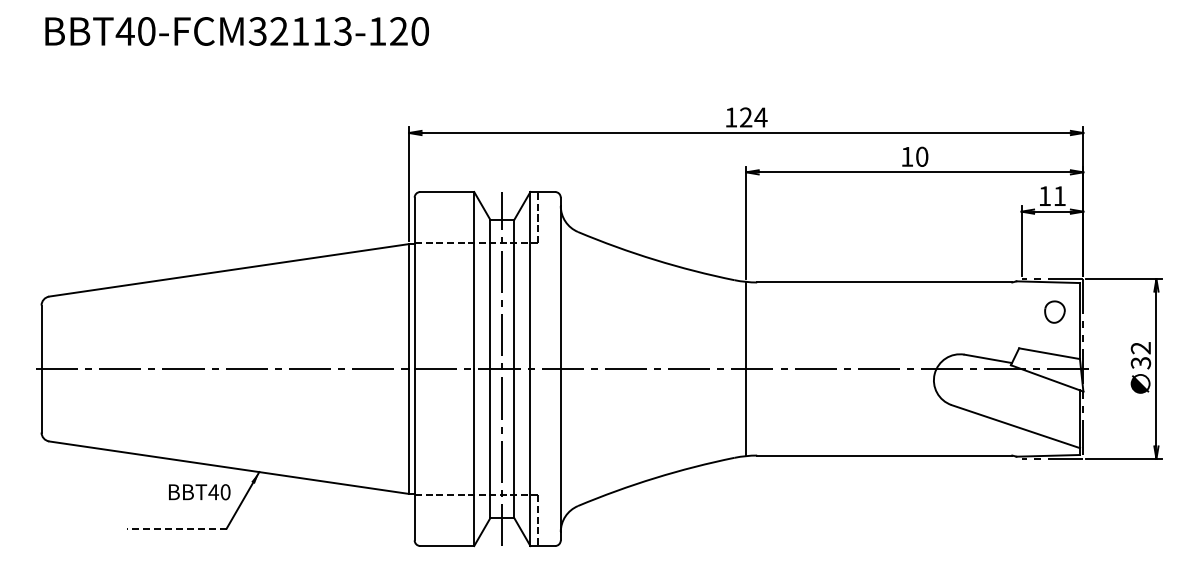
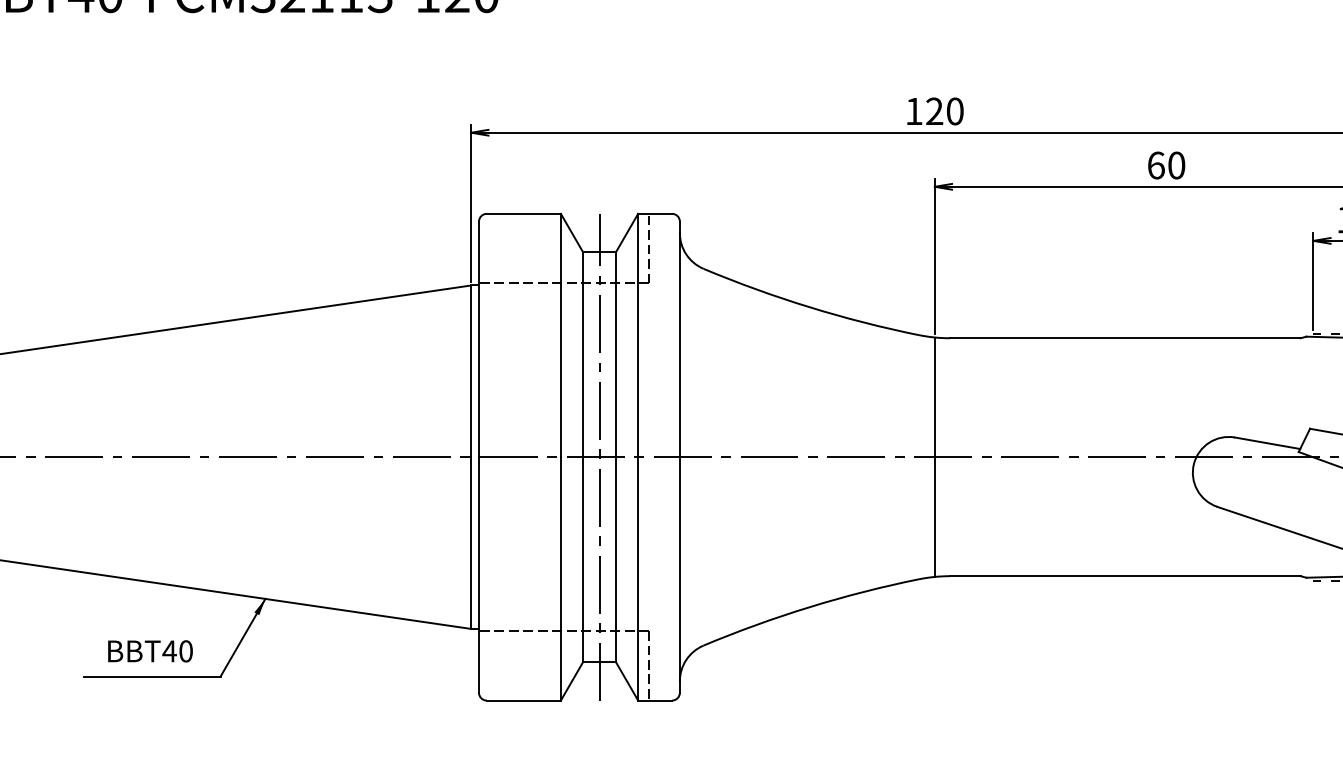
text: (760, 117) -> (954, 111), 124 -> 120
text: (907, 156) -> (1156, 165), 10 -> 60
text: (199, 492) -> (150, 651), moved
line: (176, 528) -> (151, 676), dashed -> solid

